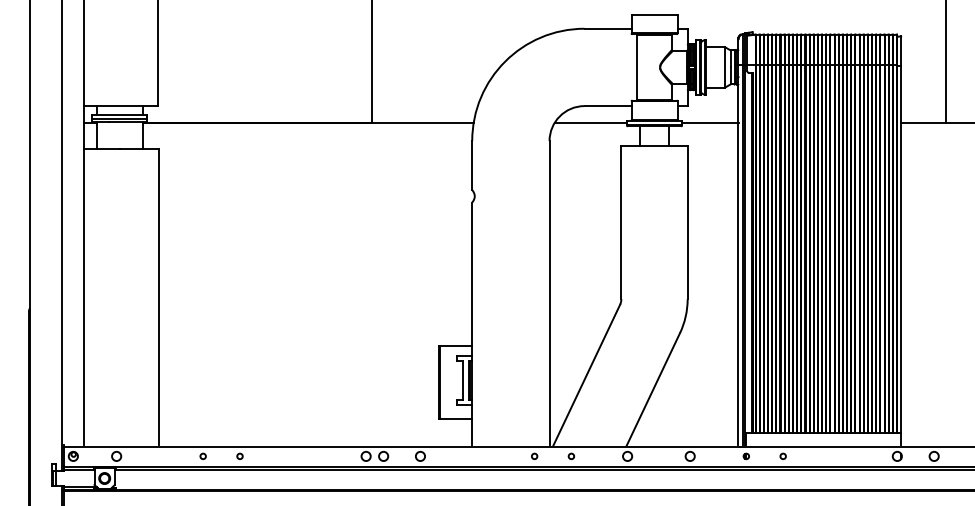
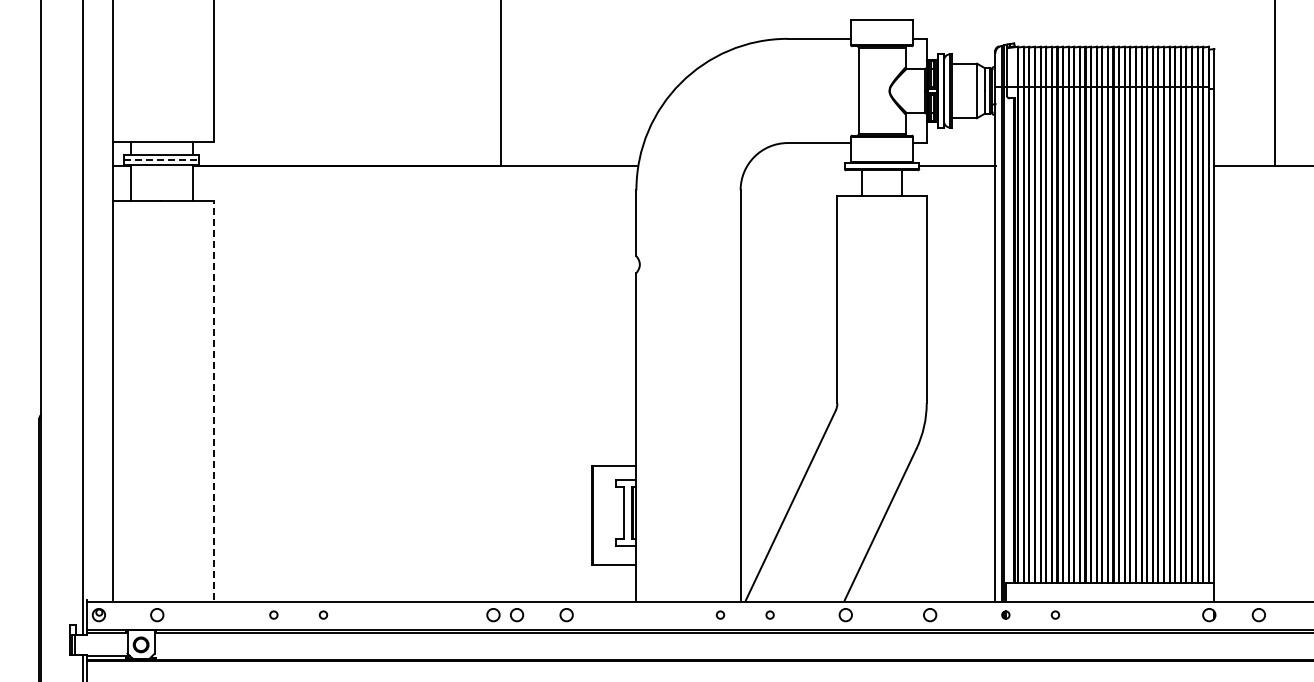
line: (120, 118) -> (162, 159), solid -> dashed
line: (590, 122) -> (795, 165), removed
line: (158, 297) -> (213, 400), solid -> dashed

